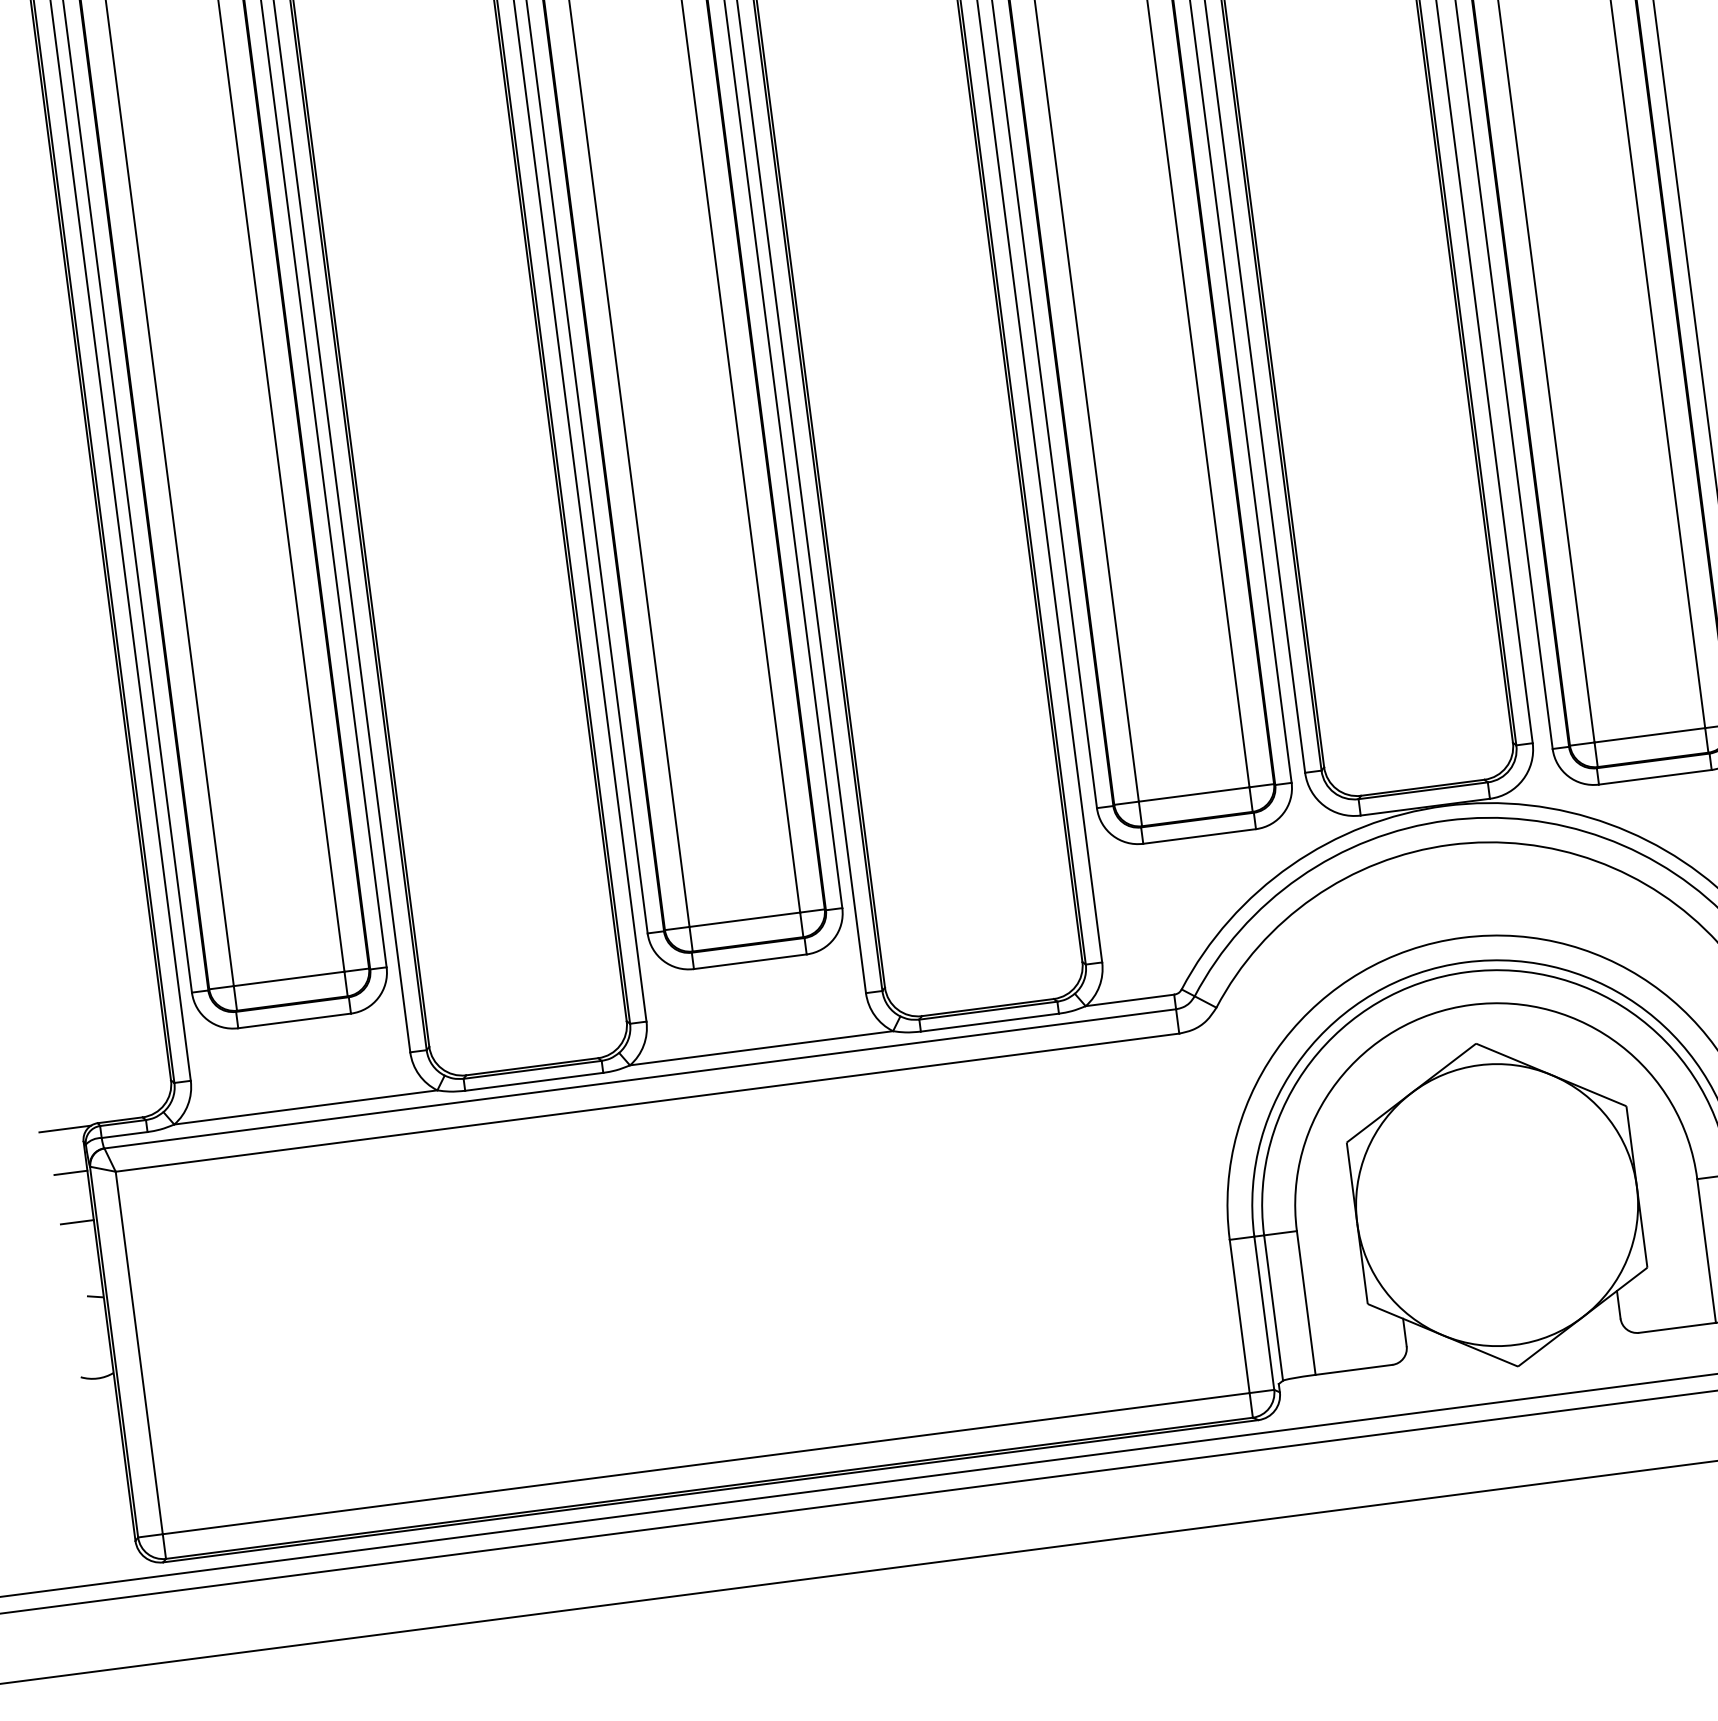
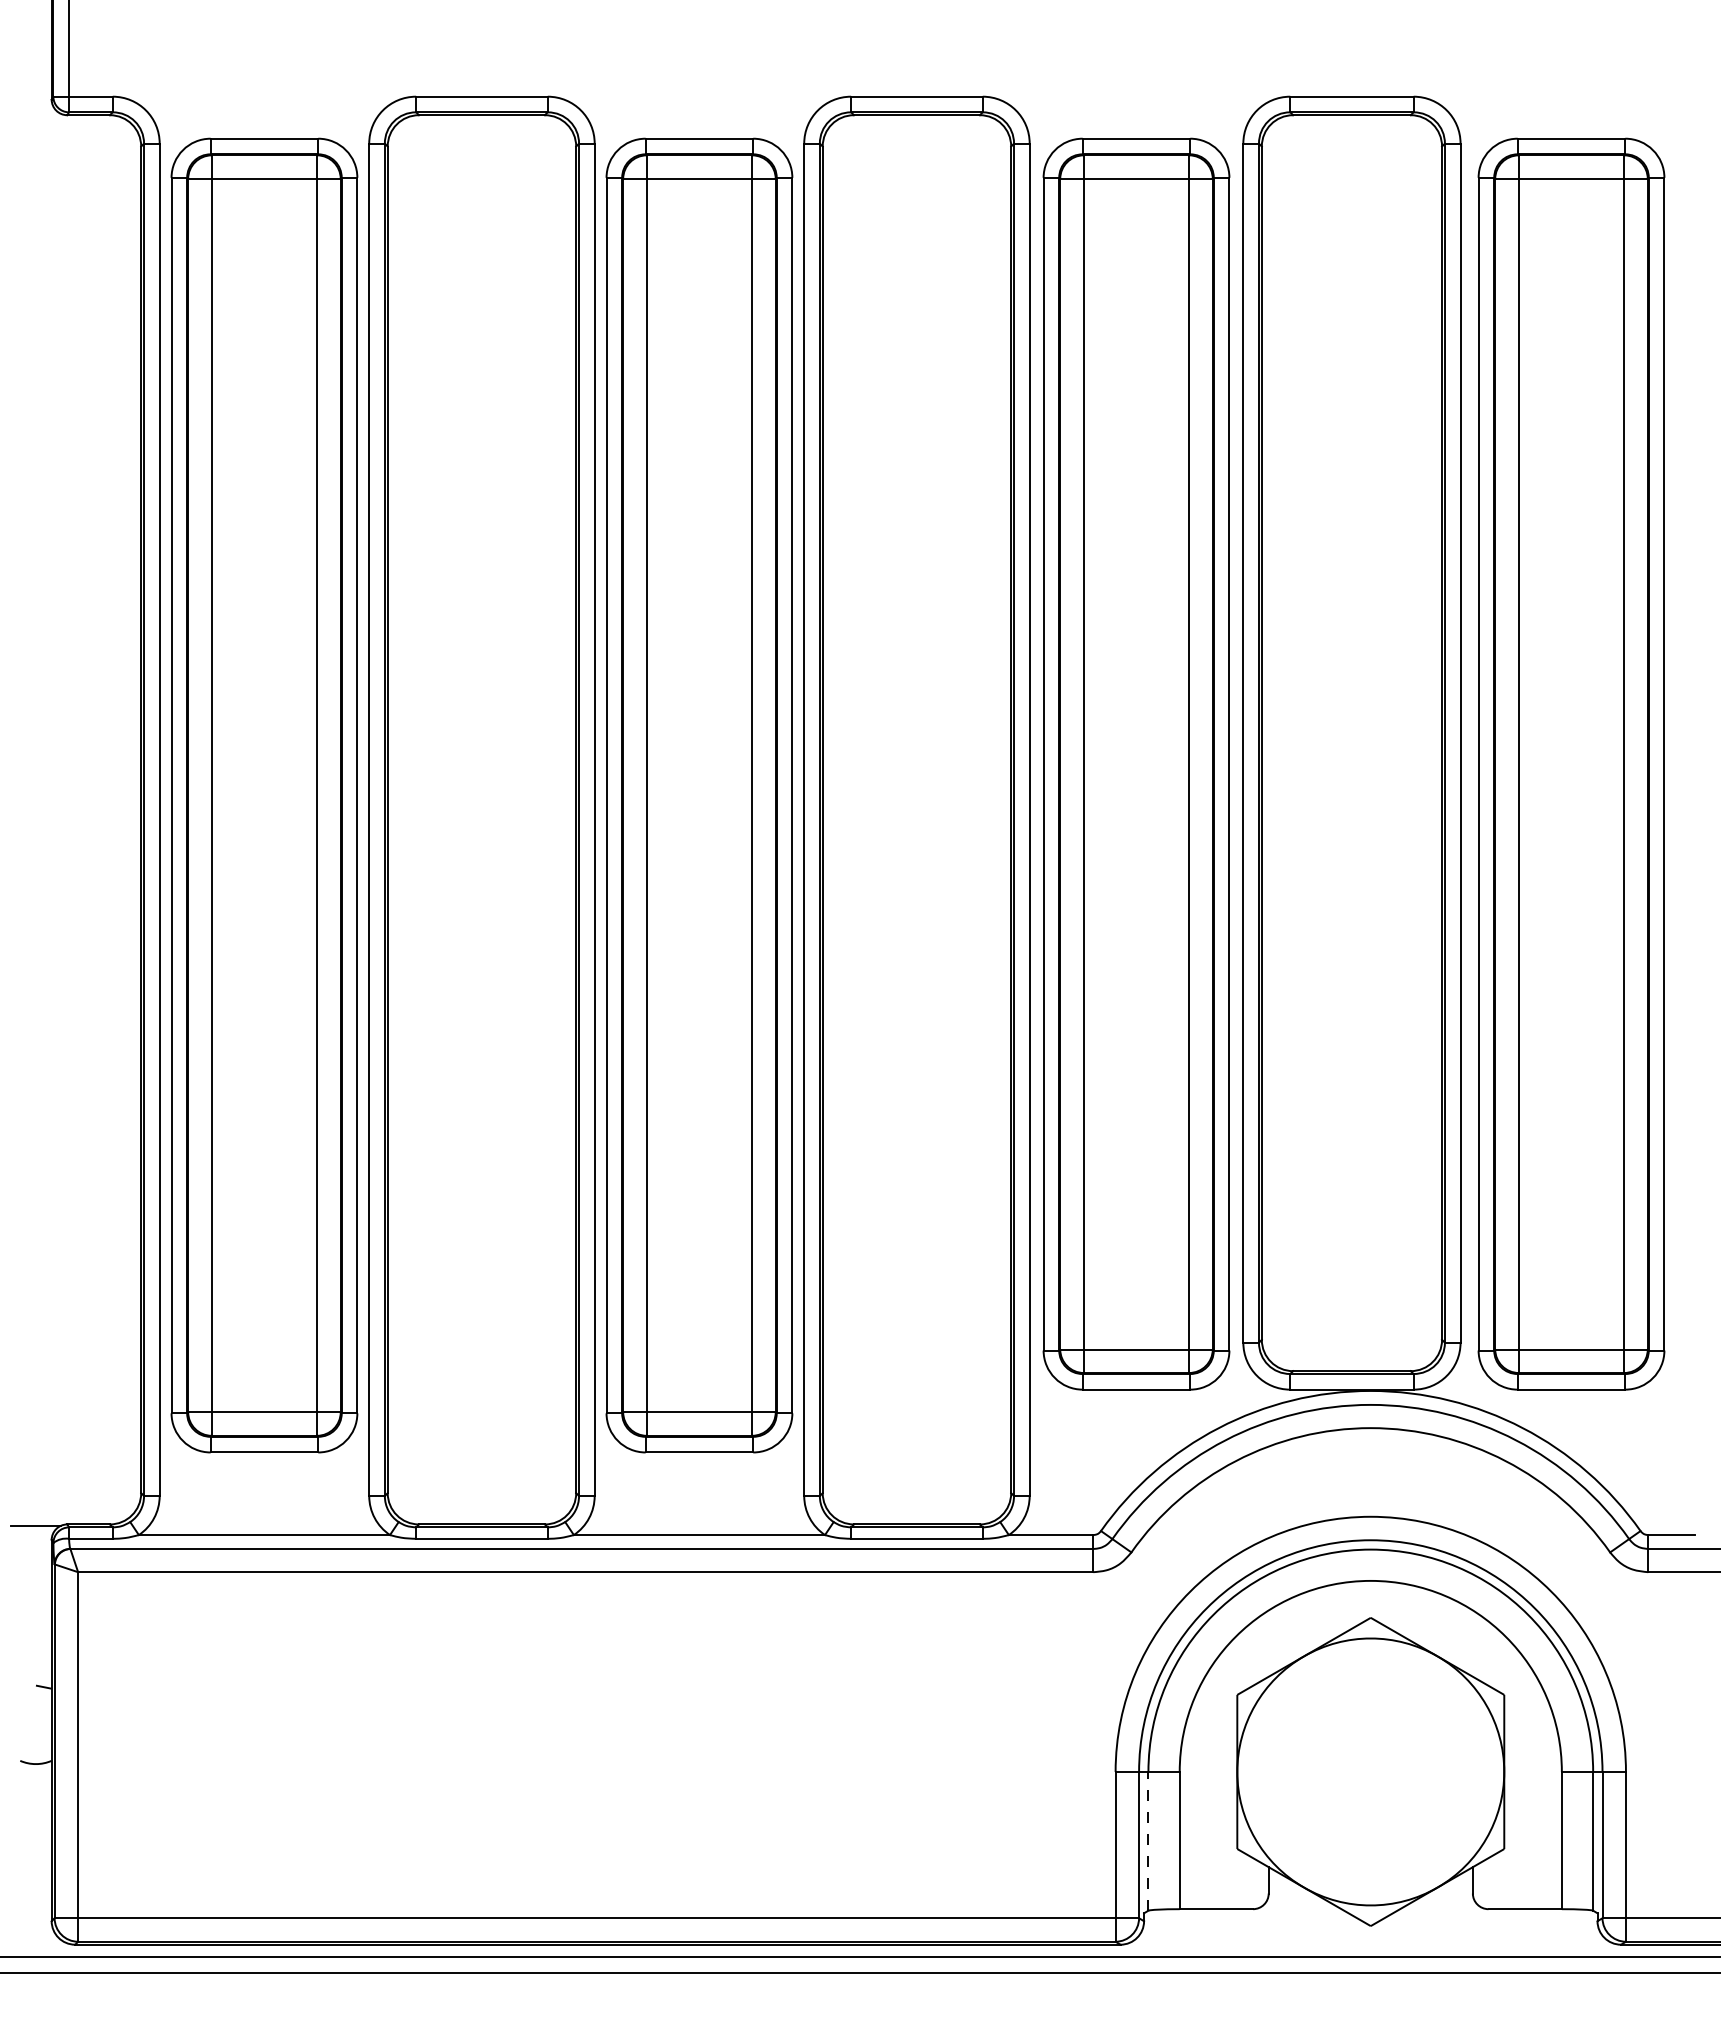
line: (70, 1172) -> (35, 1567), removed
line: (76, 1221) -> (35, 1614), removed
line: (1273, 1307) -> (1148, 1840), solid -> dashed

